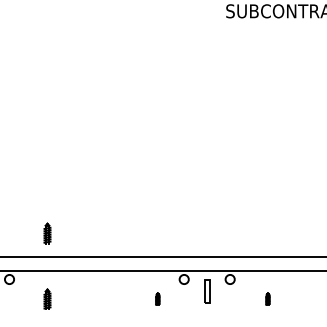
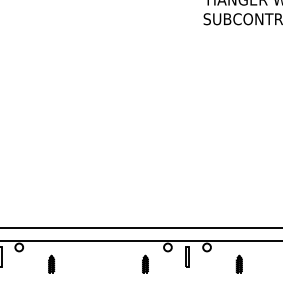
part: (47, 232) -> (51, 207), removed
part: (157, 298) -> (145, 263), size x1.67
part: (267, 298) -> (238, 263), size x1.67

